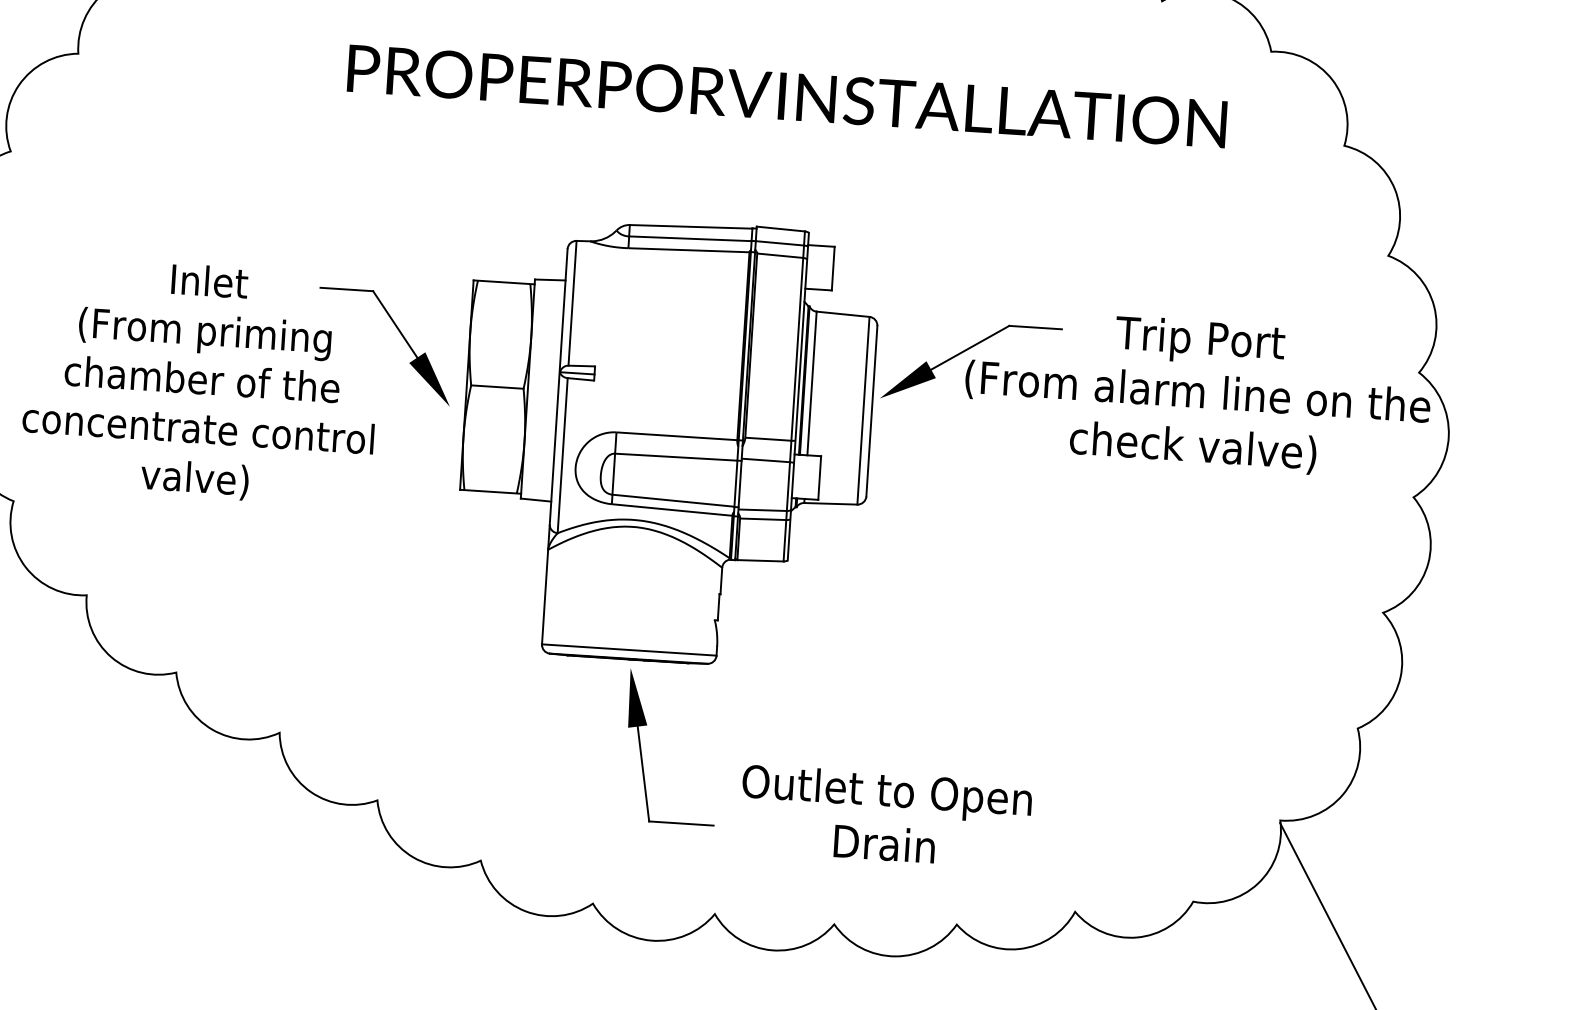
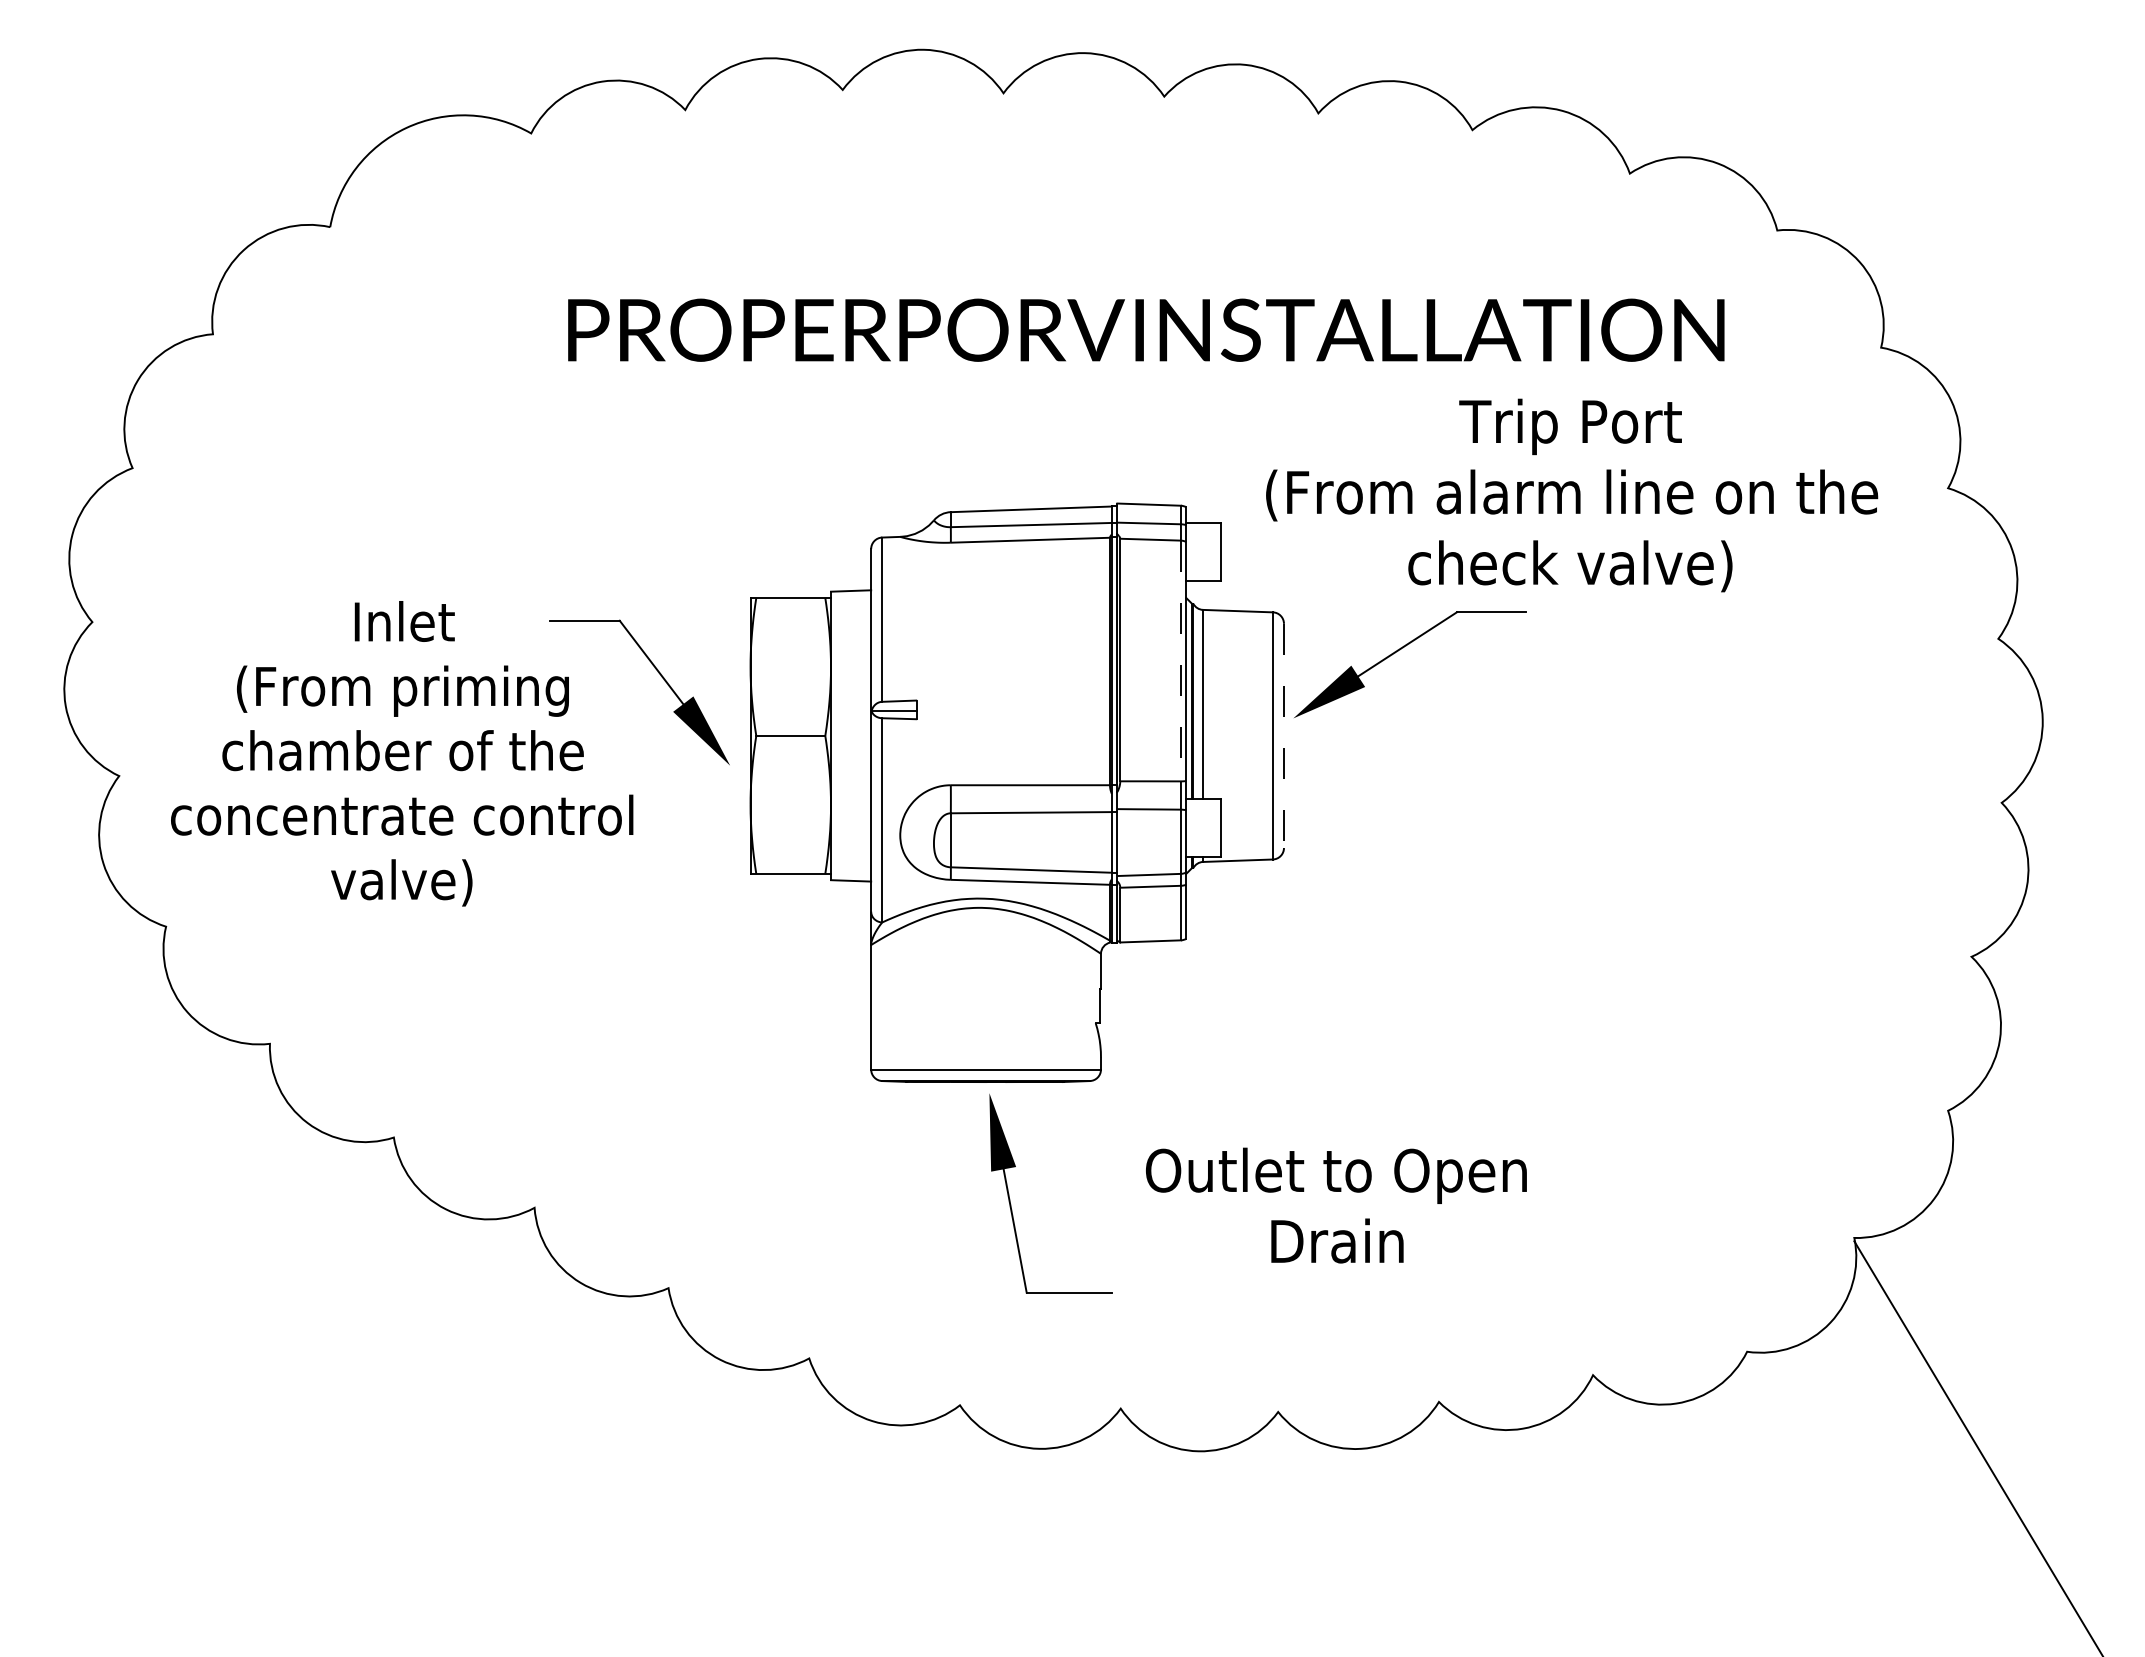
line: (796, 349) -> (1180, 661), solid -> dashed
text: (1198, 393) -> (1572, 495), moved
line: (871, 411) -> (1283, 736), solid -> dashed
text: (885, 816) -> (1336, 1205), moved

